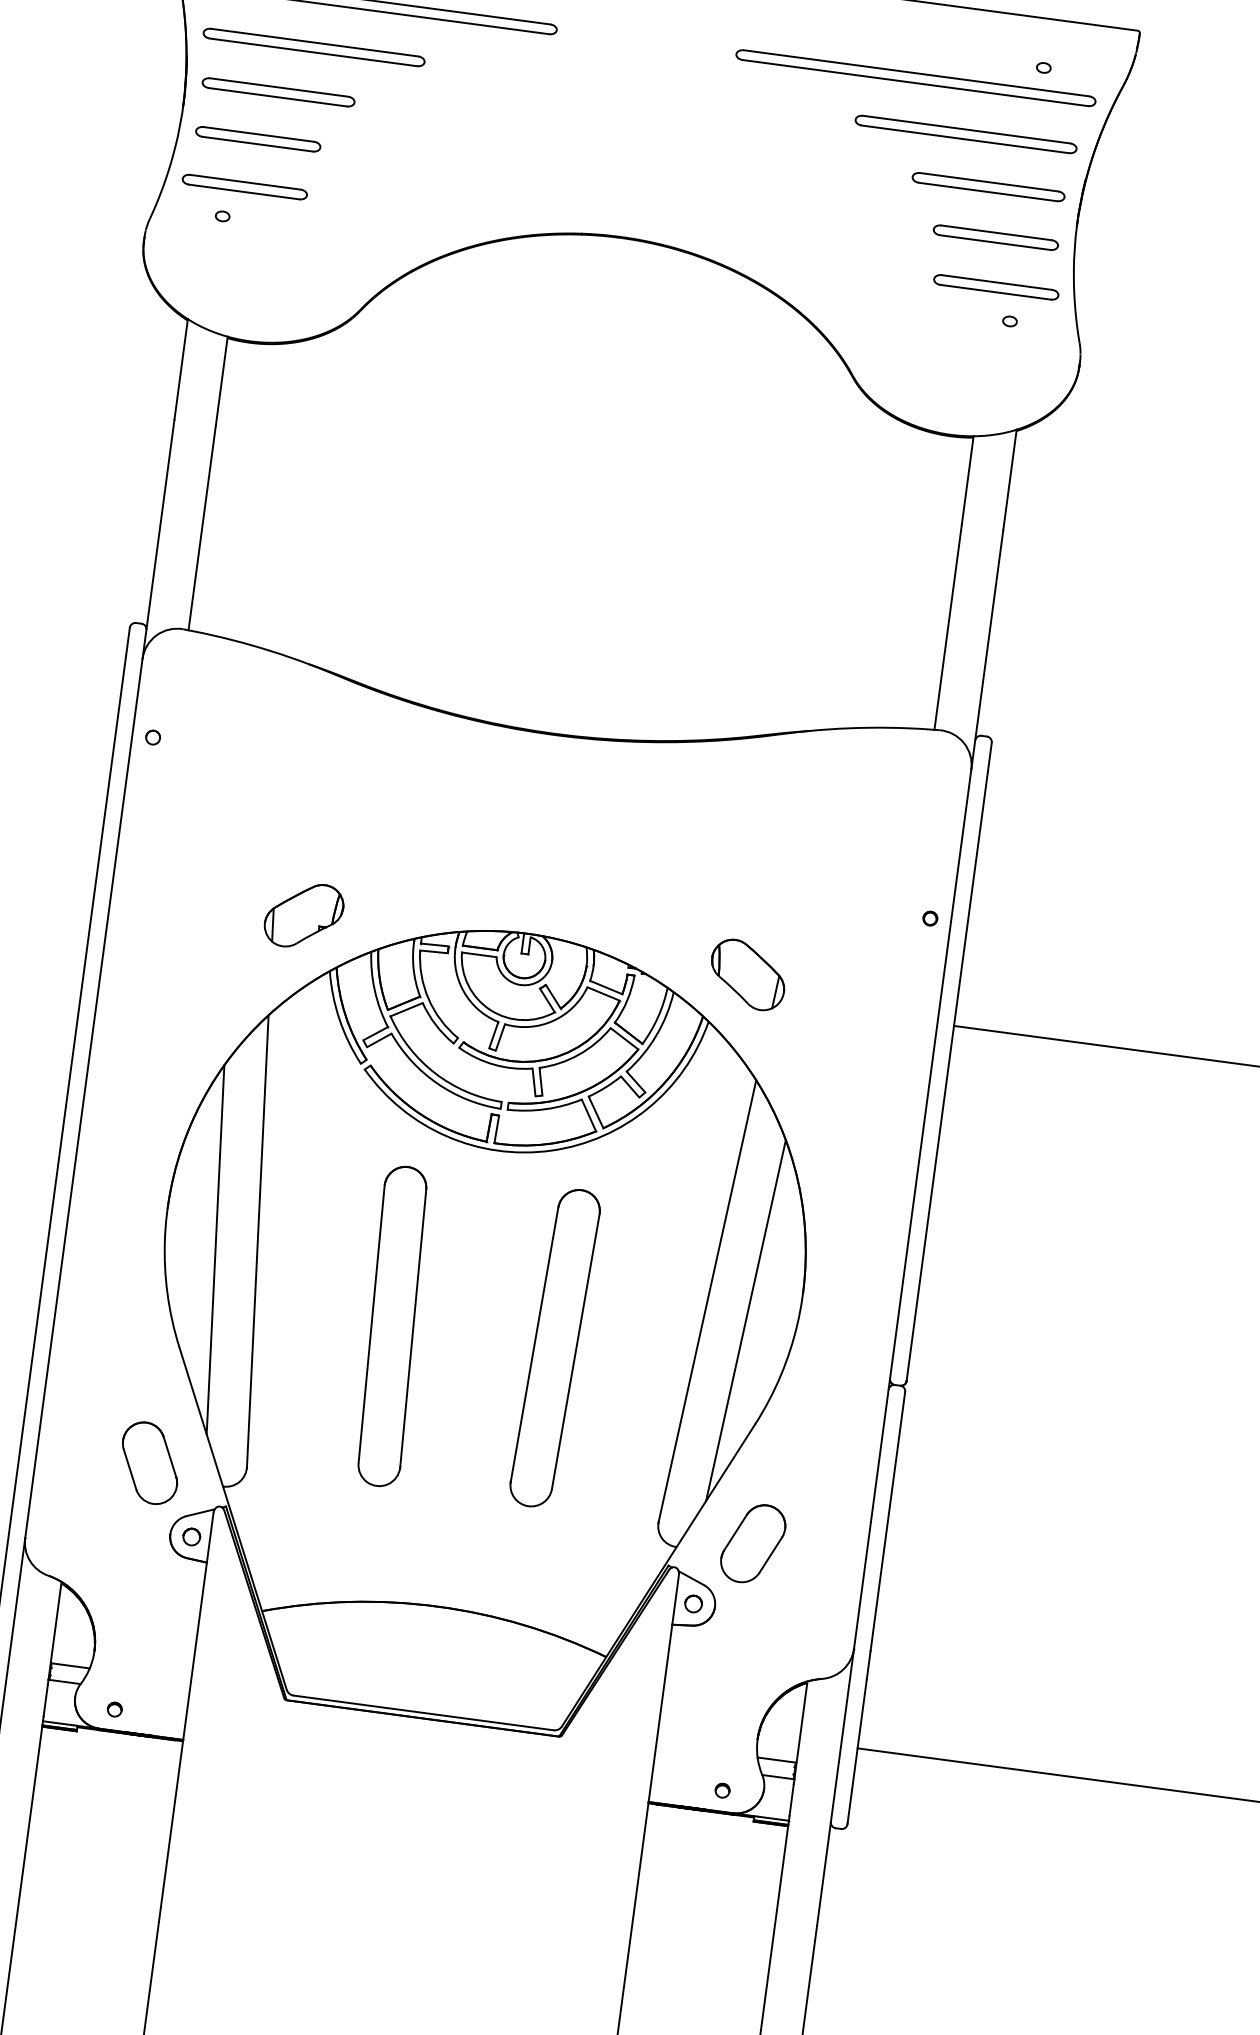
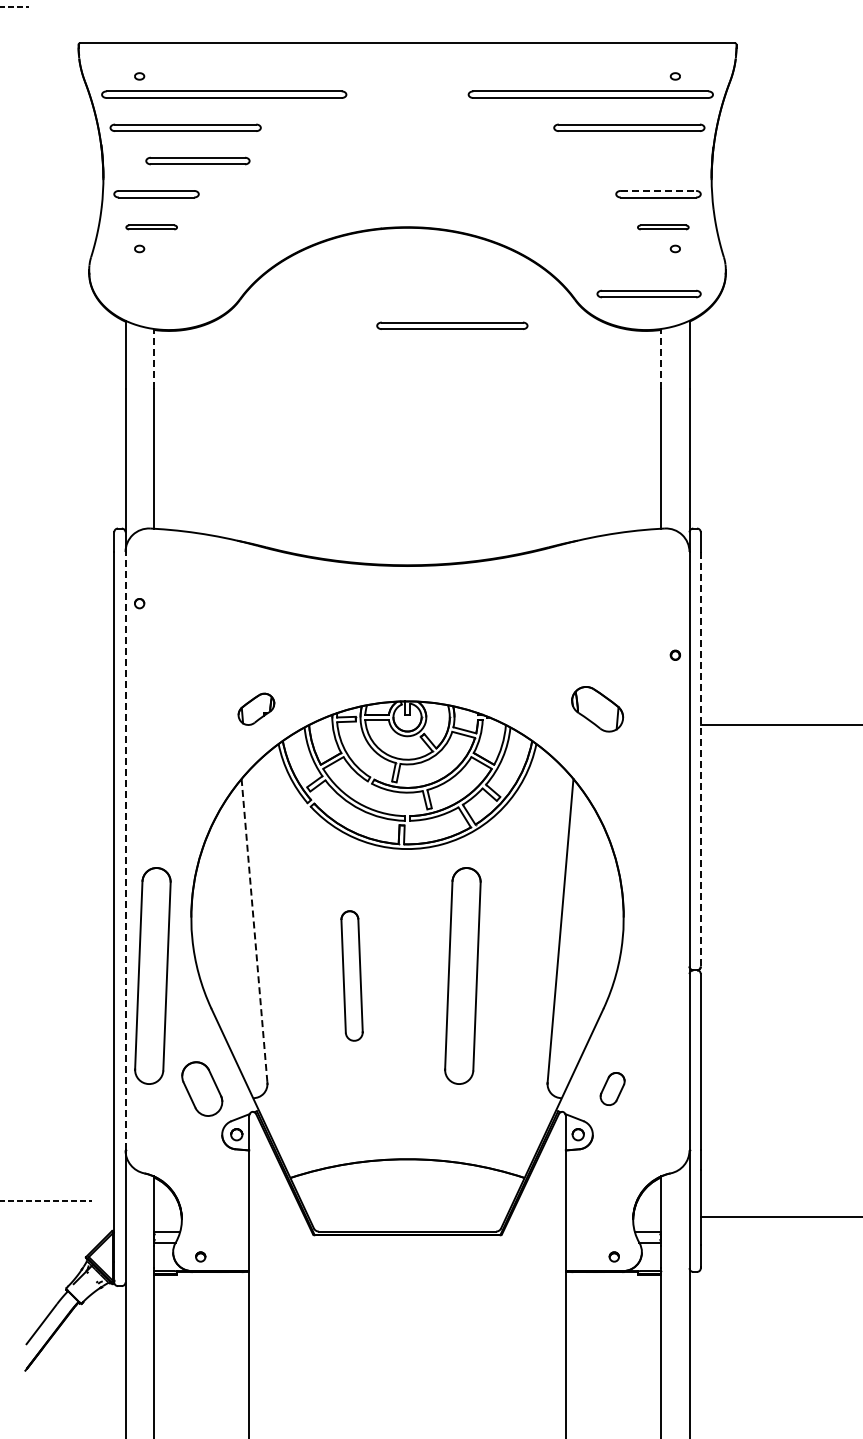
part: (278, 91) -> (197, 160), moved
part: (987, 186) -> (648, 293), moved
part: (244, 187) -> (151, 227), size x0.6
line: (996, 232) -> (658, 190), solid -> dashed
part: (996, 287) -> (663, 227), size x0.6
line: (221, 380) -> (153, 358), solid -> dashed
part: (667, 390) -> (452, 325), added
line: (968, 479) -> (661, 358), solid -> dashed
part: (304, 916) -> (256, 709), size x0.7
part: (747, 975) -> (597, 709), moved
line: (946, 1076) -> (700, 759), solid -> dashed
line: (83, 1097) -> (125, 850), solid -> dashed
line: (257, 1241) -> (254, 931), solid -> dashed
line: (214, 1249) -> (226, 940), removed
part: (99, 1286) -> (152, 975), added
line: (745, 1320) -> (587, 940), removed
part: (391, 1325) -> (351, 975), size x0.6
part: (752, 1542) -> (612, 1088), size x0.6

